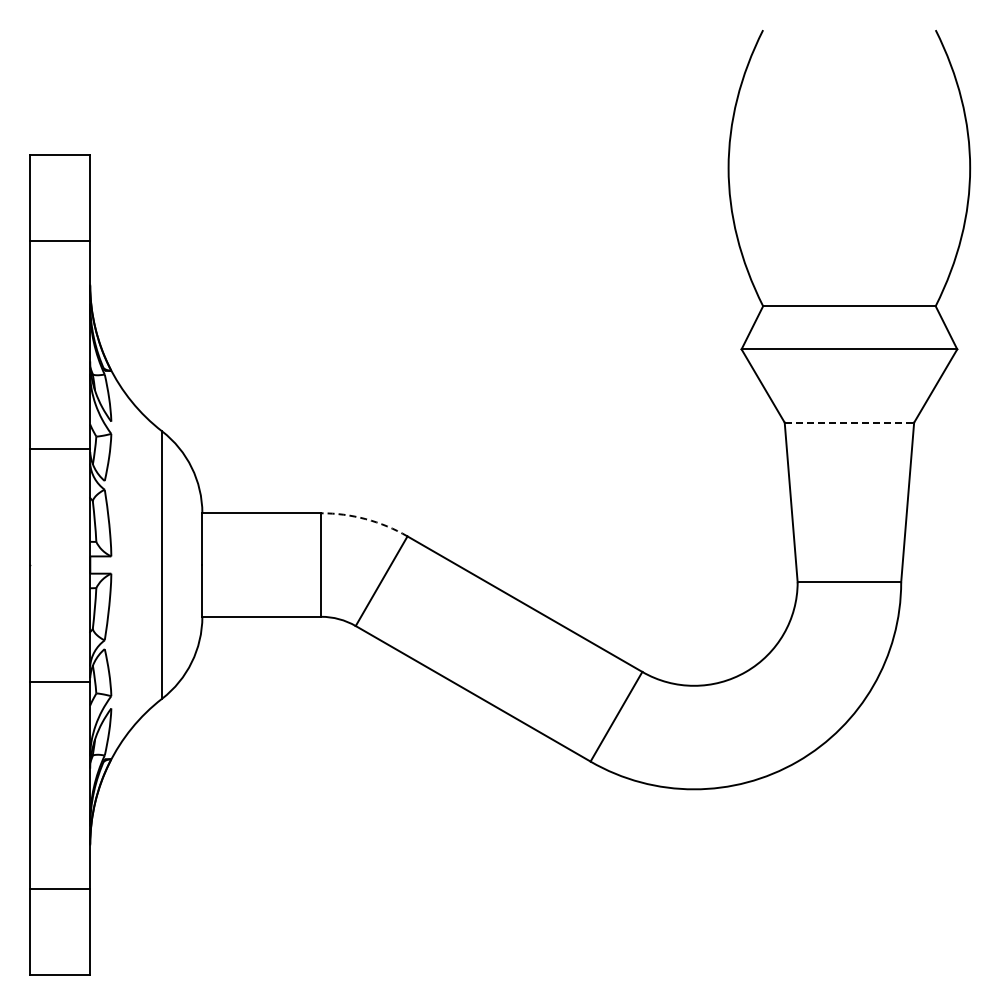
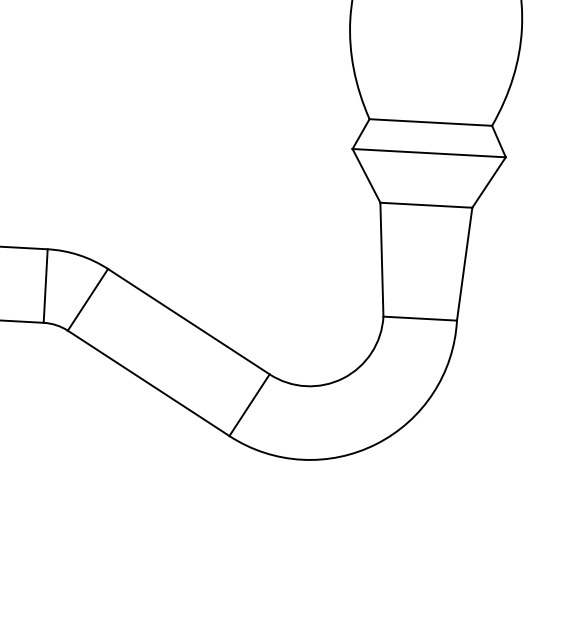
line: (849, 422) -> (426, 205), dashed -> solid
arc: (365, 519) -> (78, 255), dashed -> solid

